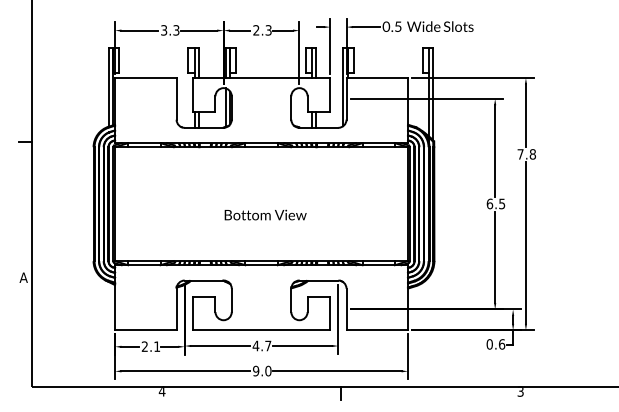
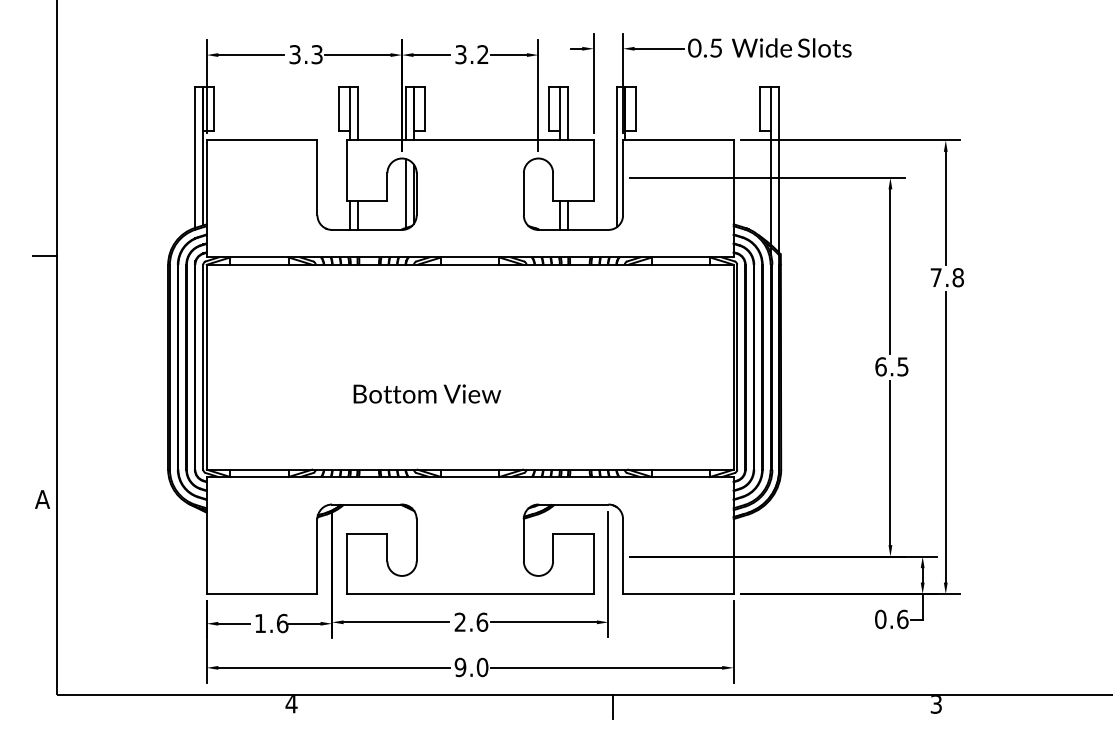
text: (262, 30) -> (471, 54), 2.3 -> 3.2
text: (265, 214) -> (427, 392), moved
text: (261, 345) -> (470, 621), 4.7 -> 2.6
text: (150, 346) -> (270, 623), 2.1 -> 1.6

